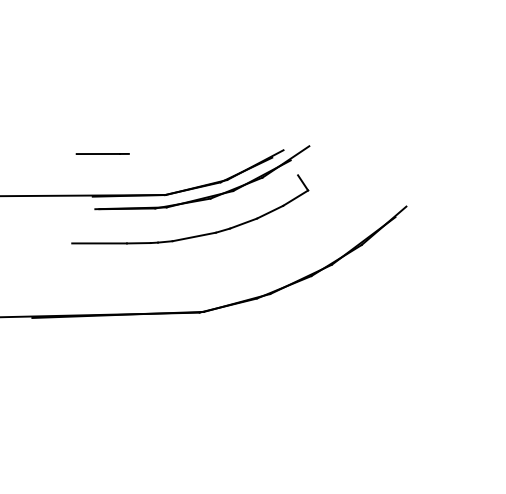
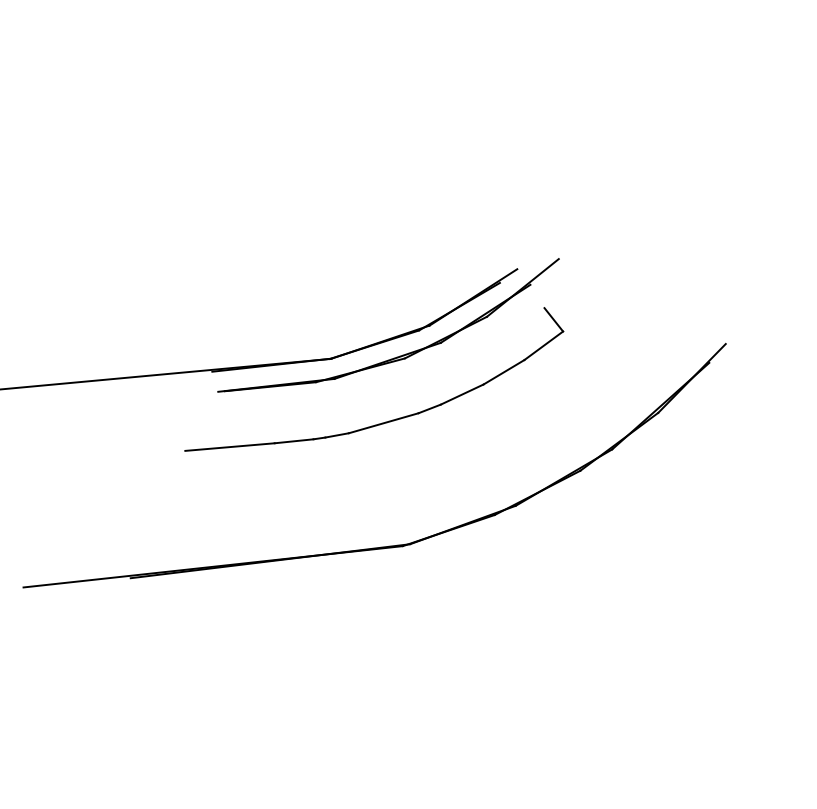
line: (102, 153) -> (222, 299), removed

